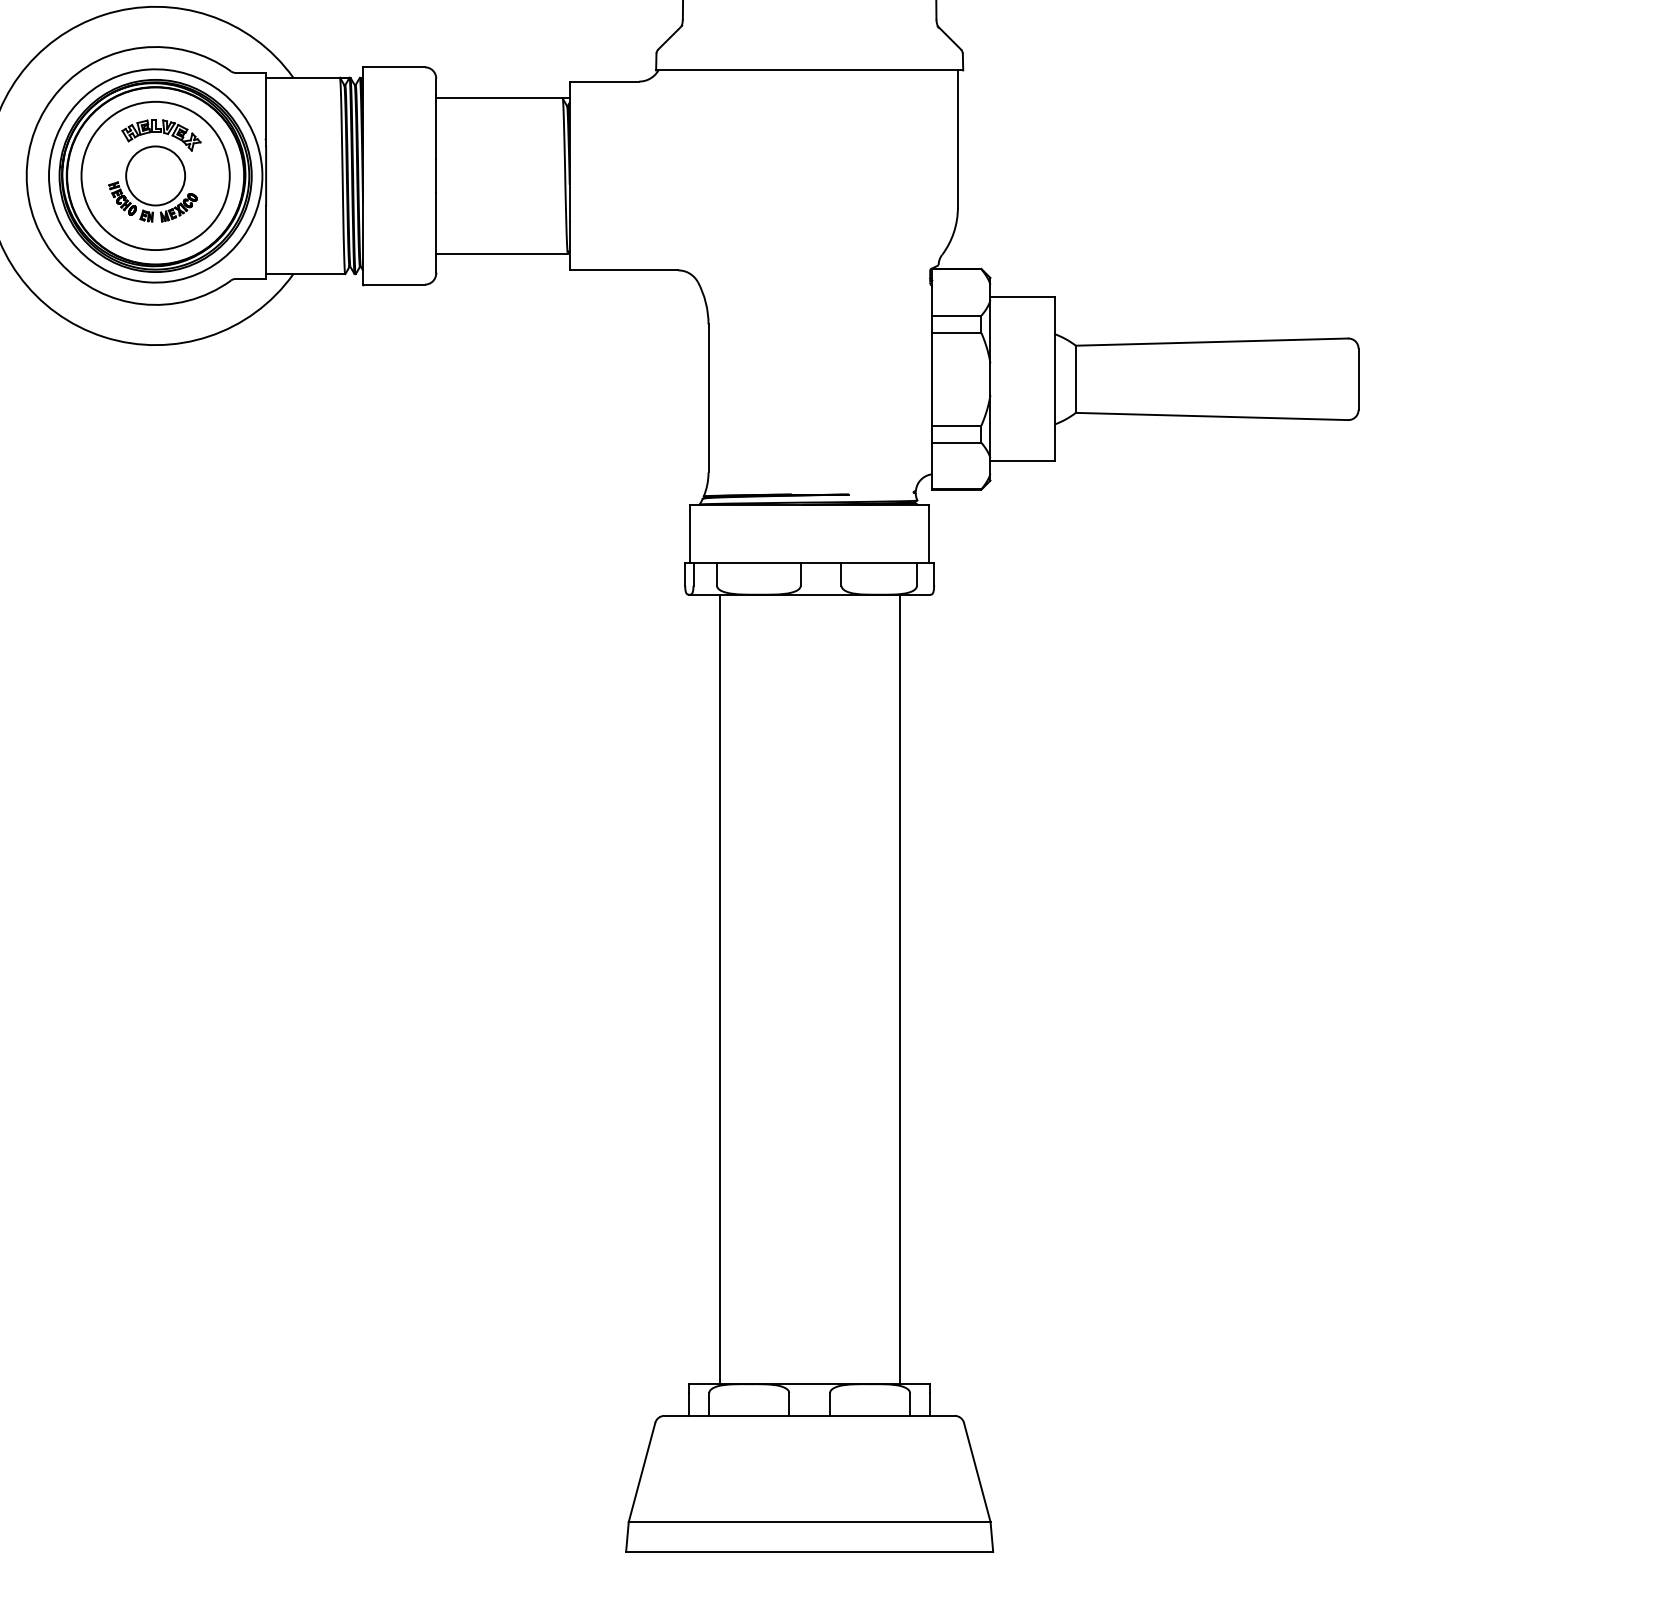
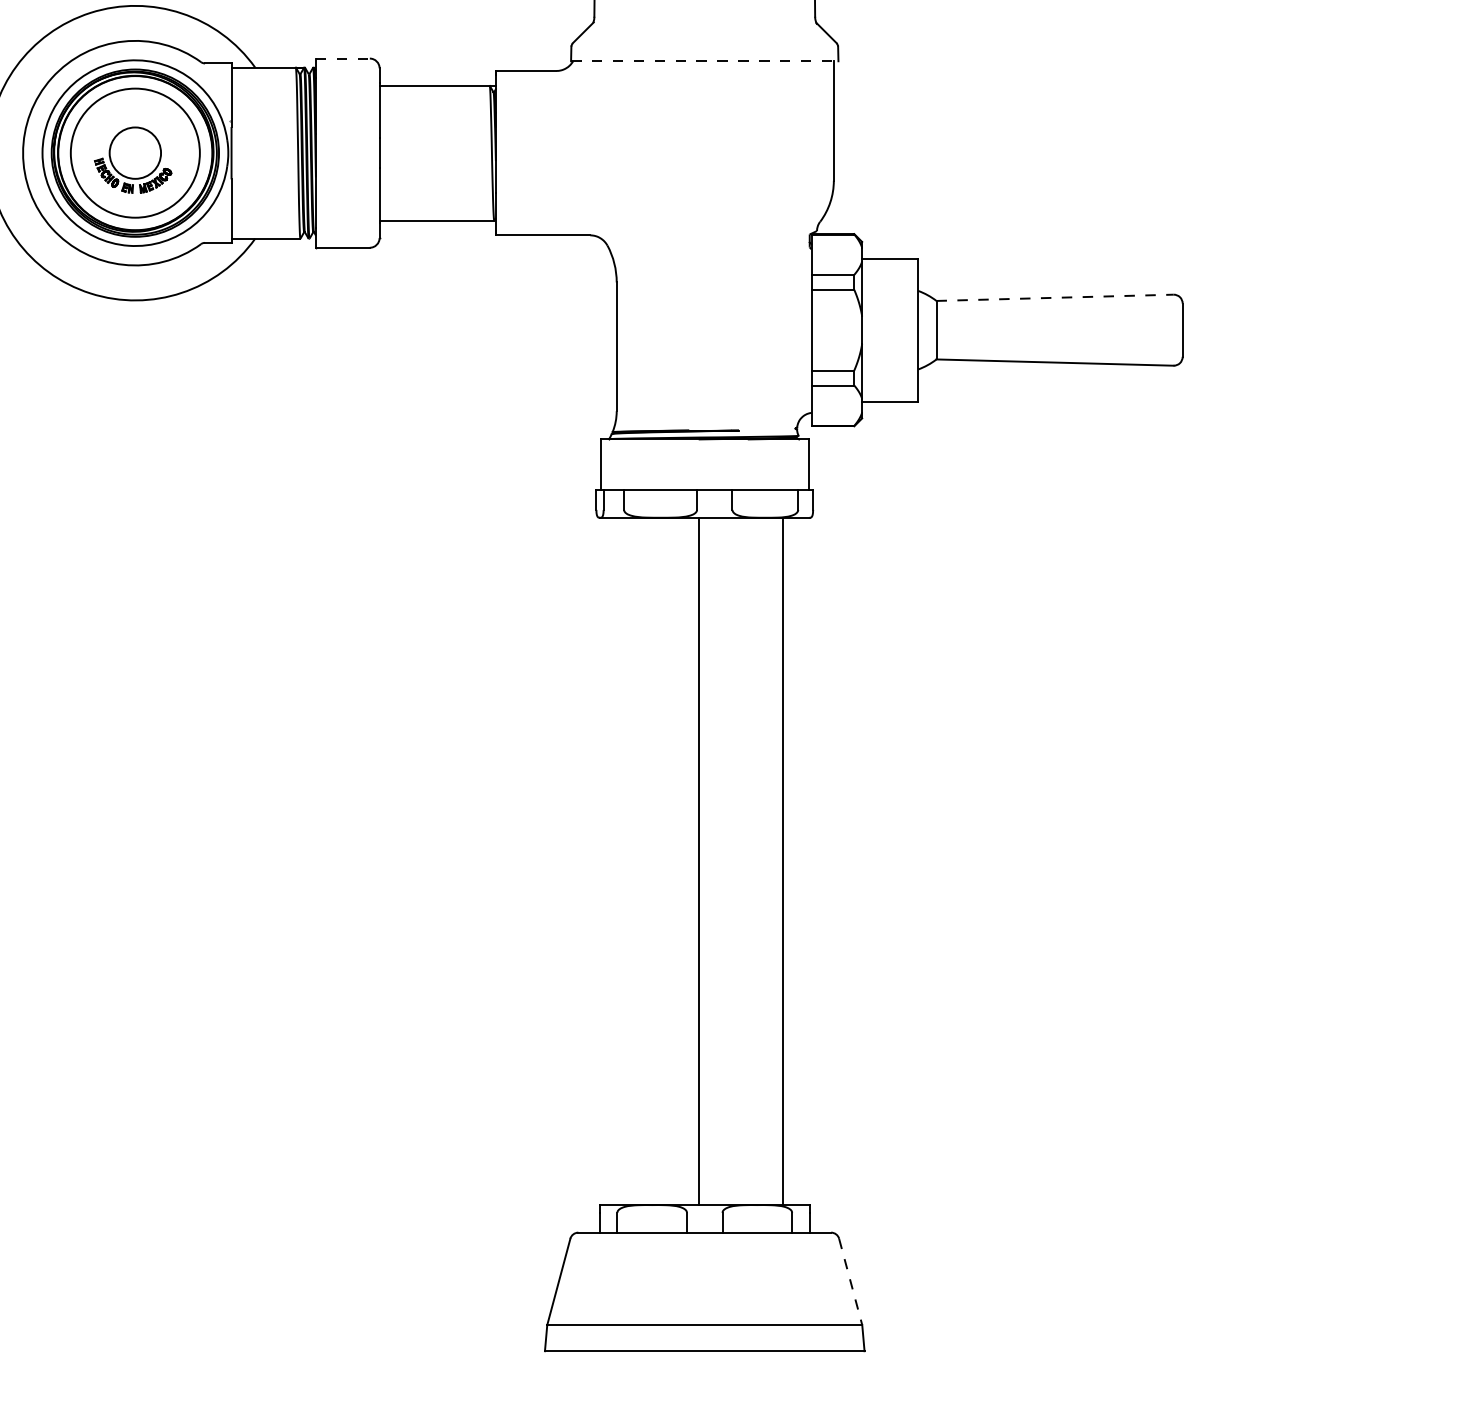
line: (393, 67) -> (342, 58), solid -> dashed
line: (809, 70) -> (704, 61), solid -> dashed
part: (161, 134) -> (140, 117), removed
line: (1212, 341) -> (1055, 297), solid -> dashed
line: (719, 988) -> (699, 860), moved
line: (977, 1473) -> (850, 1282), solid -> dashed

